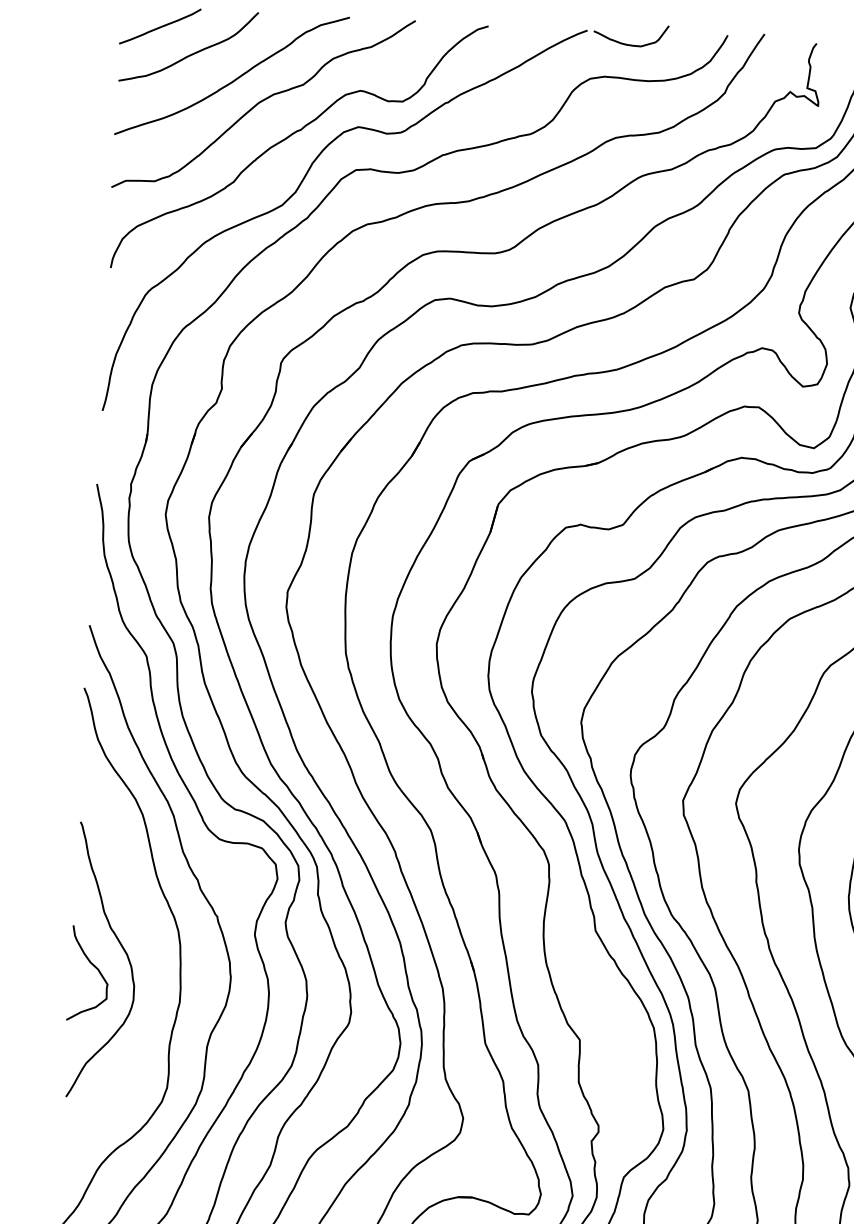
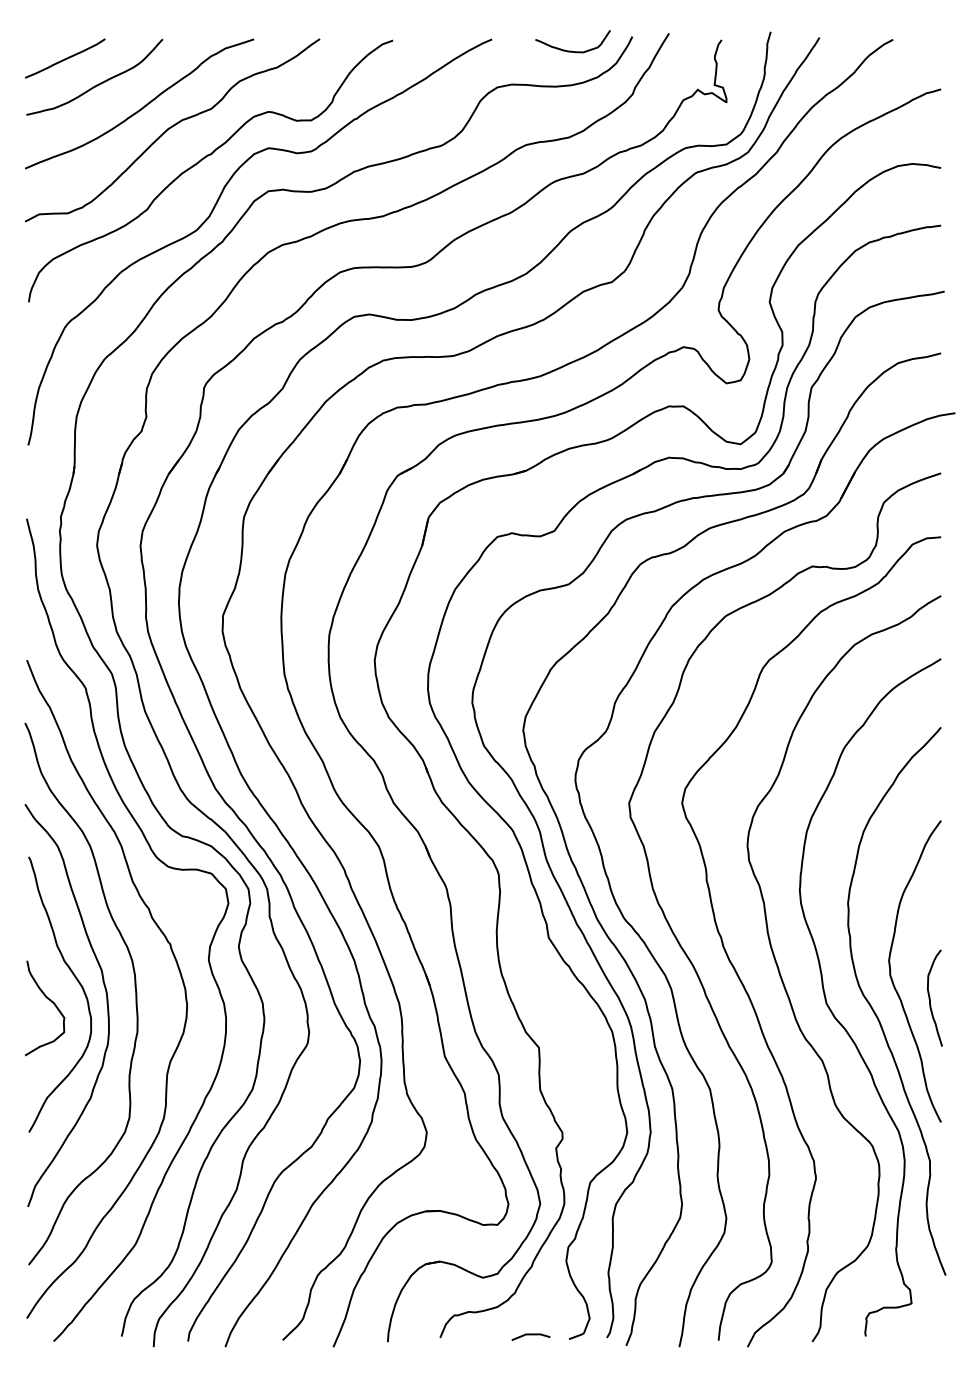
curve: (629, 43) -> (571, 50), moved
curve: (150, 973) -> (106, 1004), added

